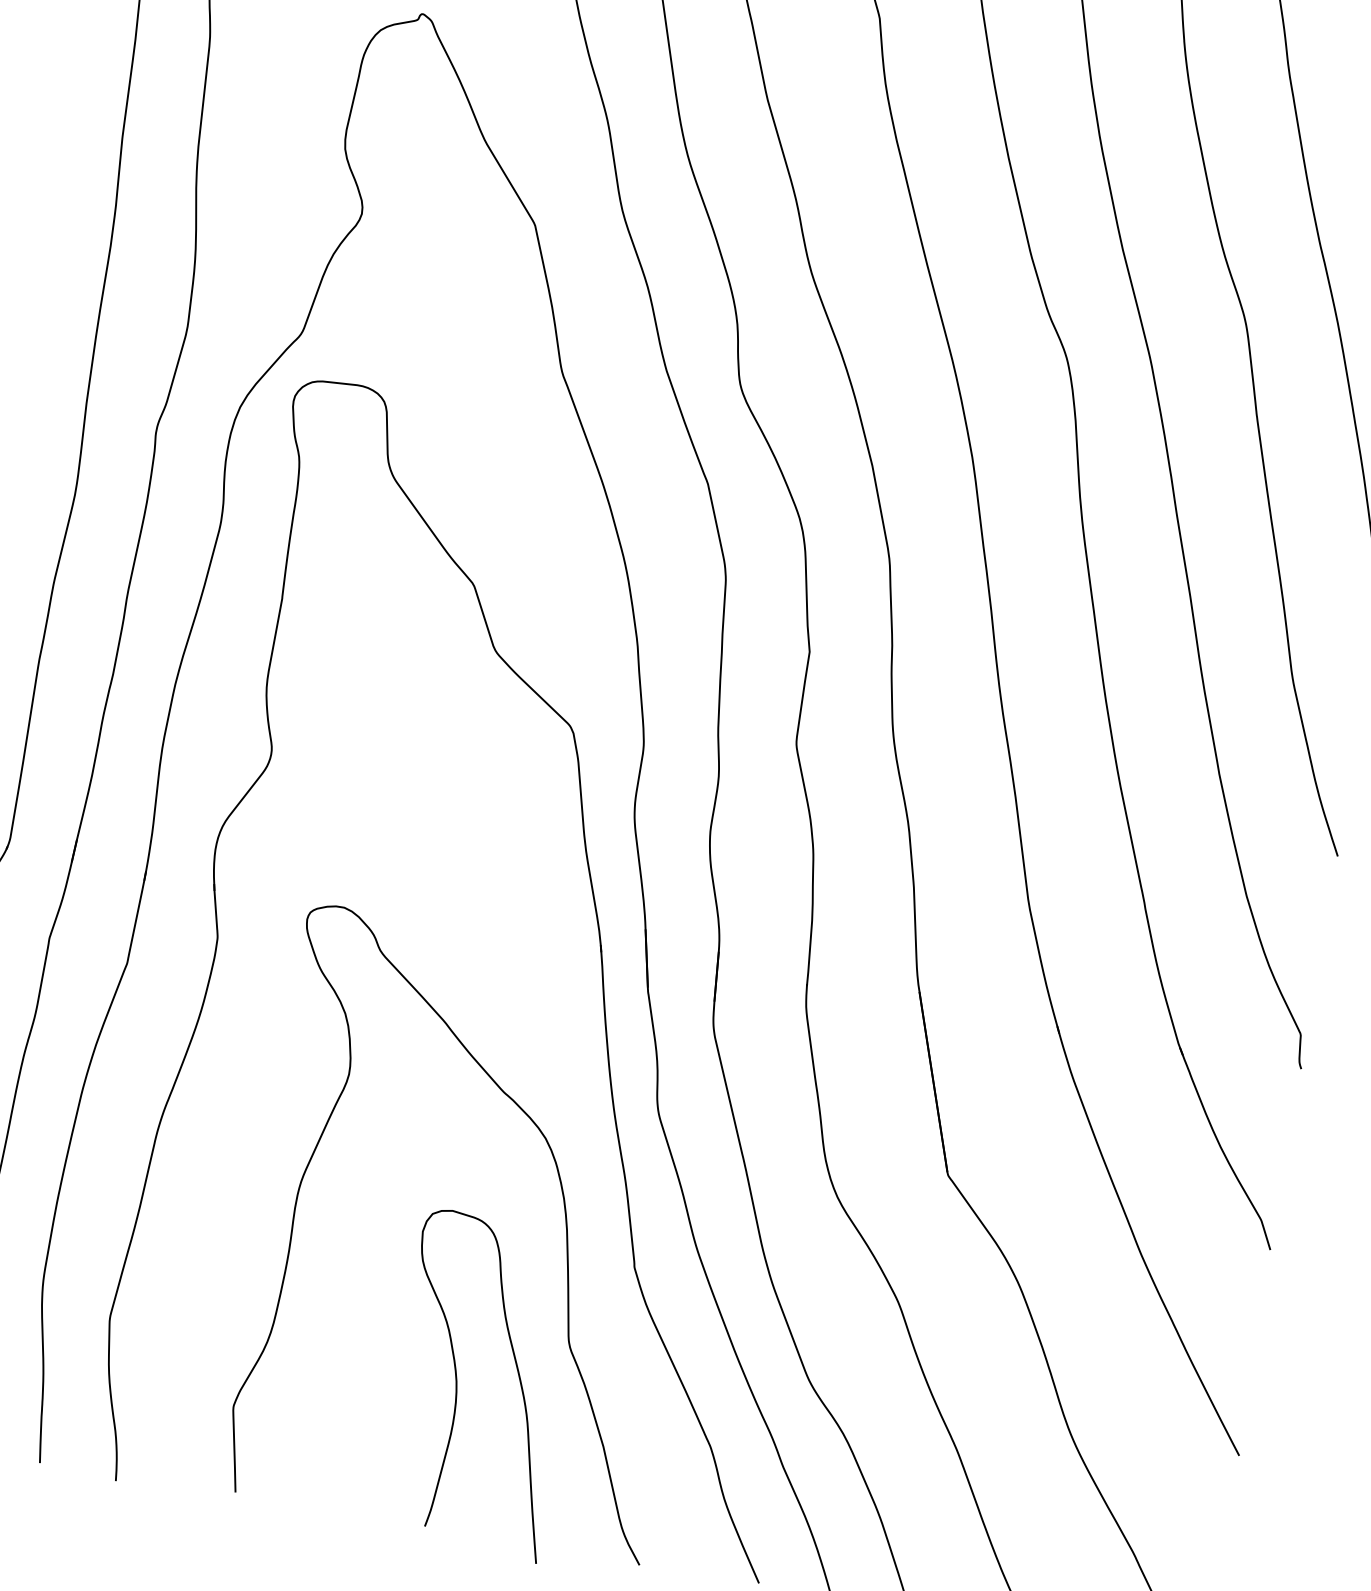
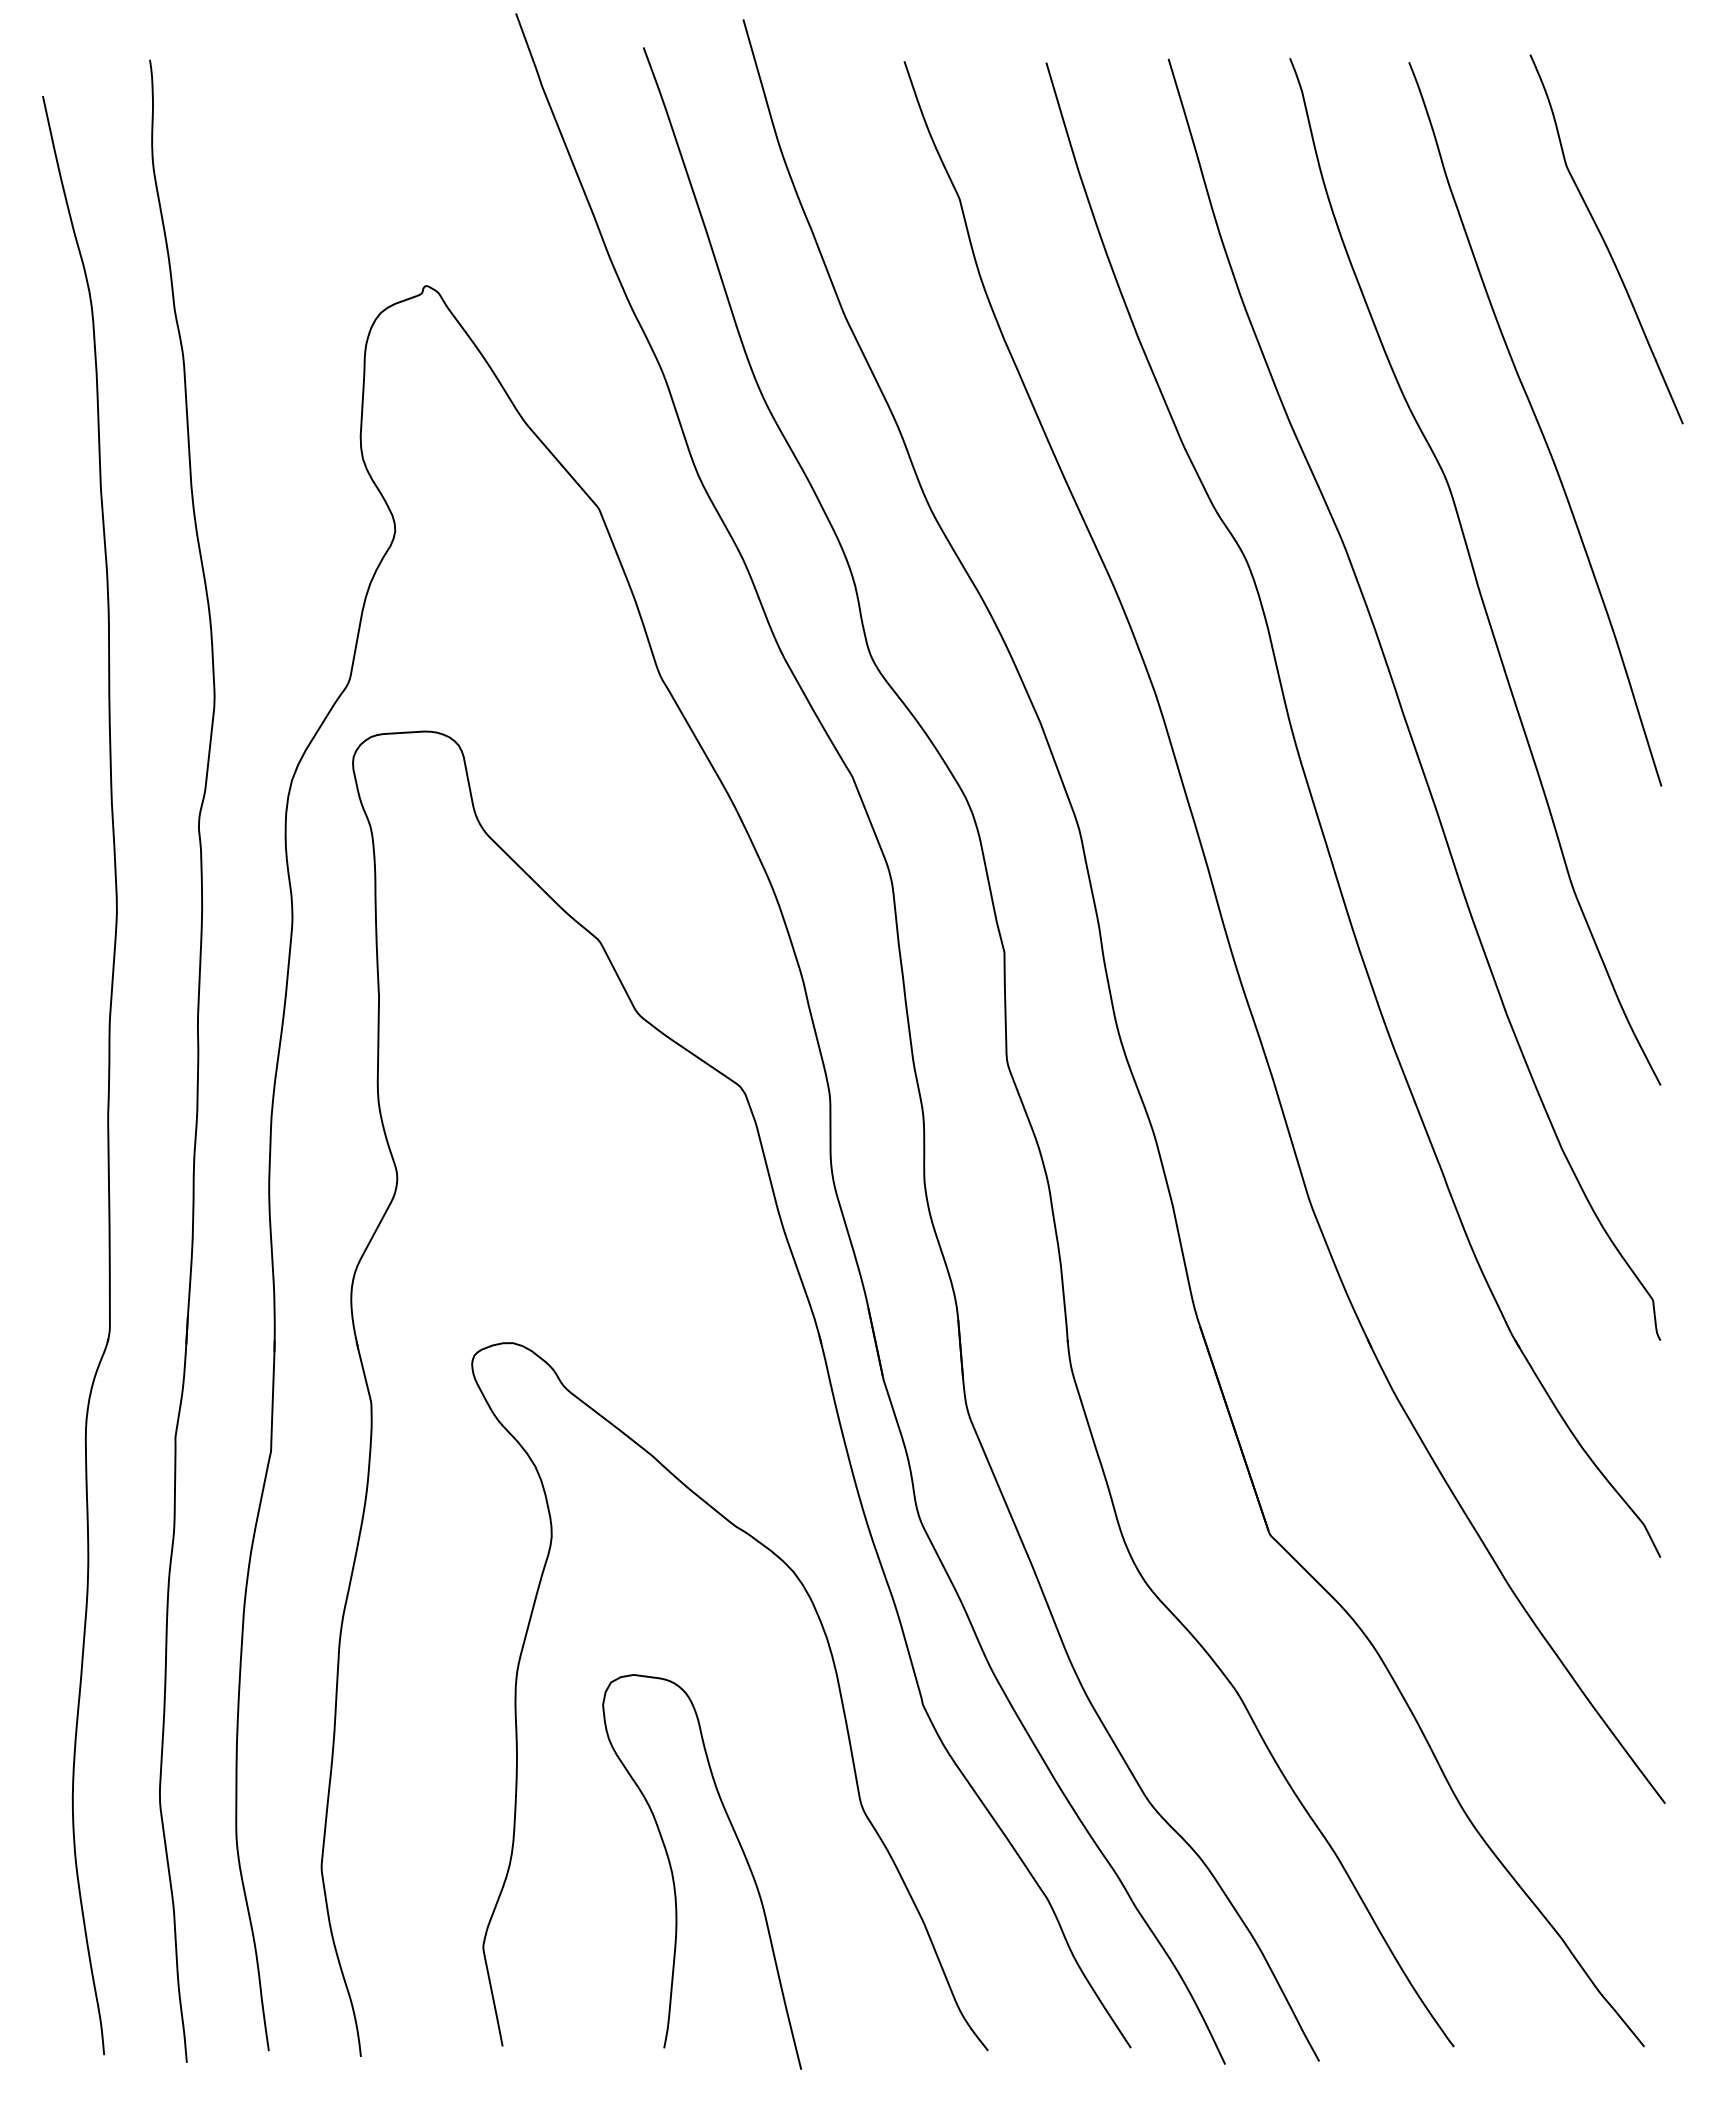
curve: (457, 1382) -> (673, 1873), moved

